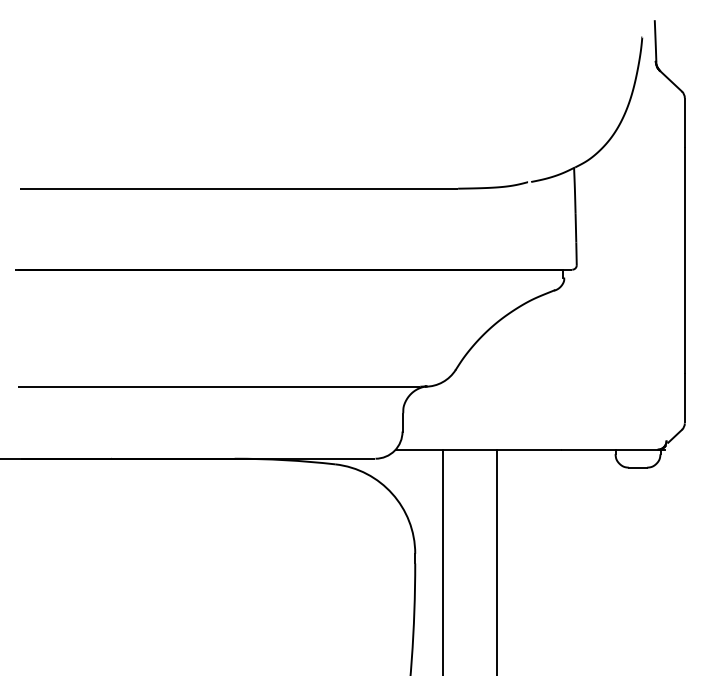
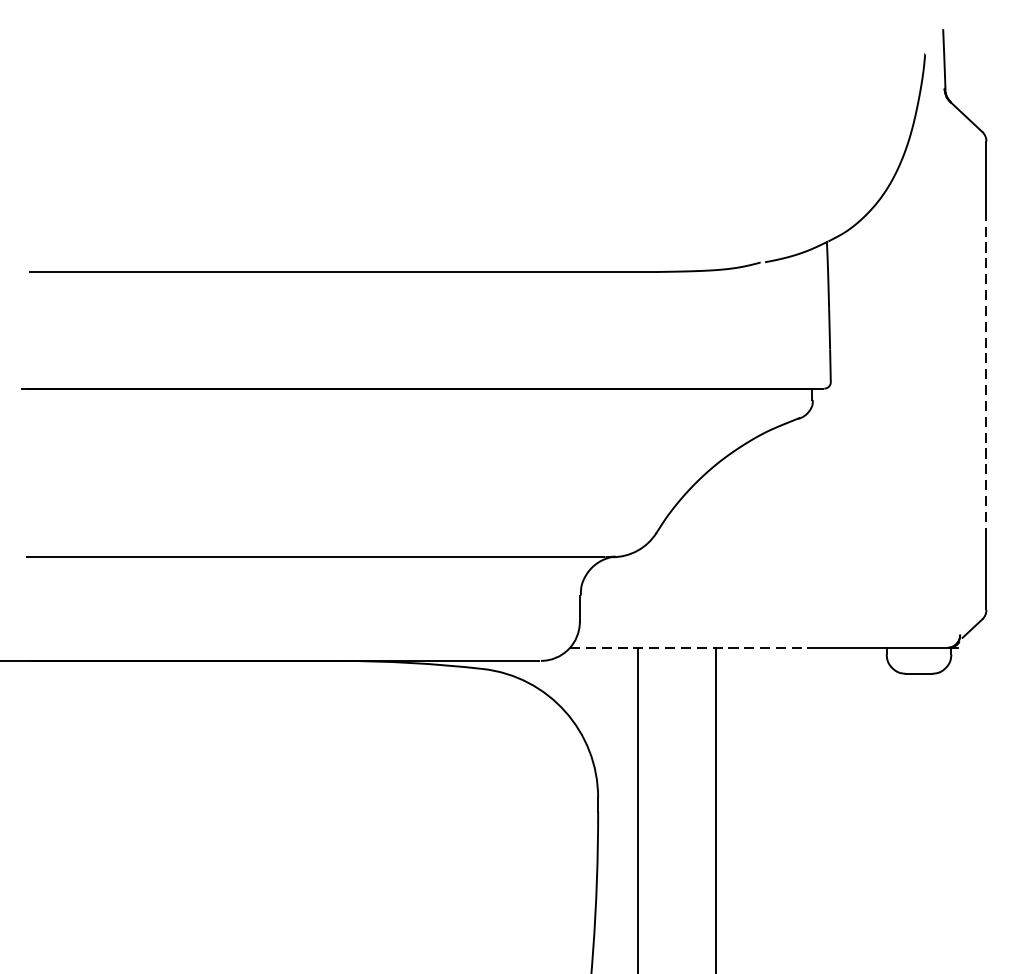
line: (684, 260) -> (985, 375), solid -> dashed
line: (478, 449) -> (689, 647), solid -> dashed

